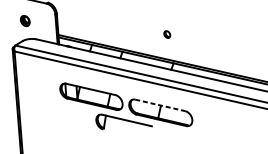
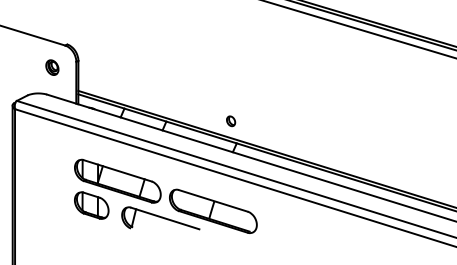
part: (25, 20) -> (52, 67), moved
part: (167, 34) -> (231, 121), moved
line: (160, 105) -> (213, 201), dashed -> solid
part: (74, 115) -> (91, 205), added

